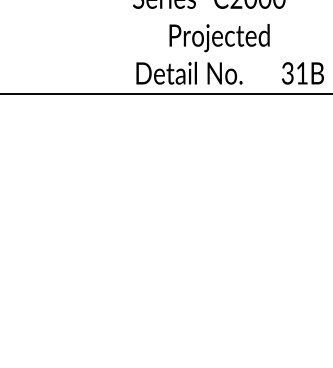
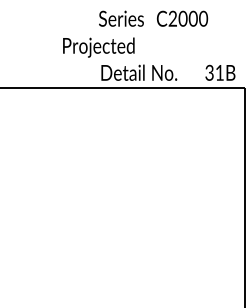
text: (219, 37) -> (98, 47), moved

